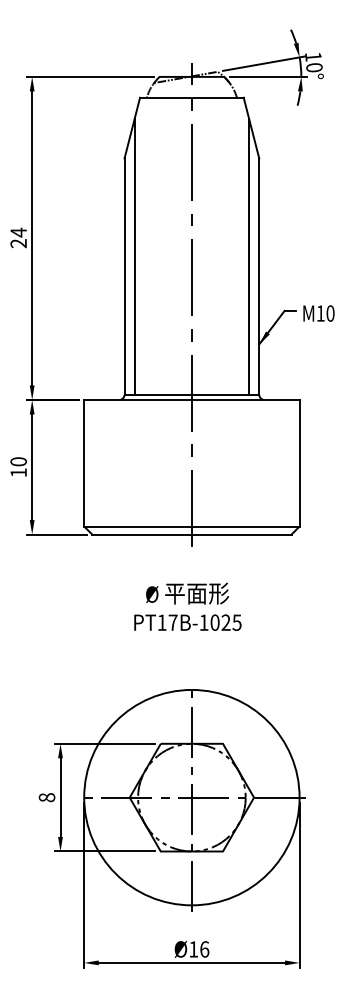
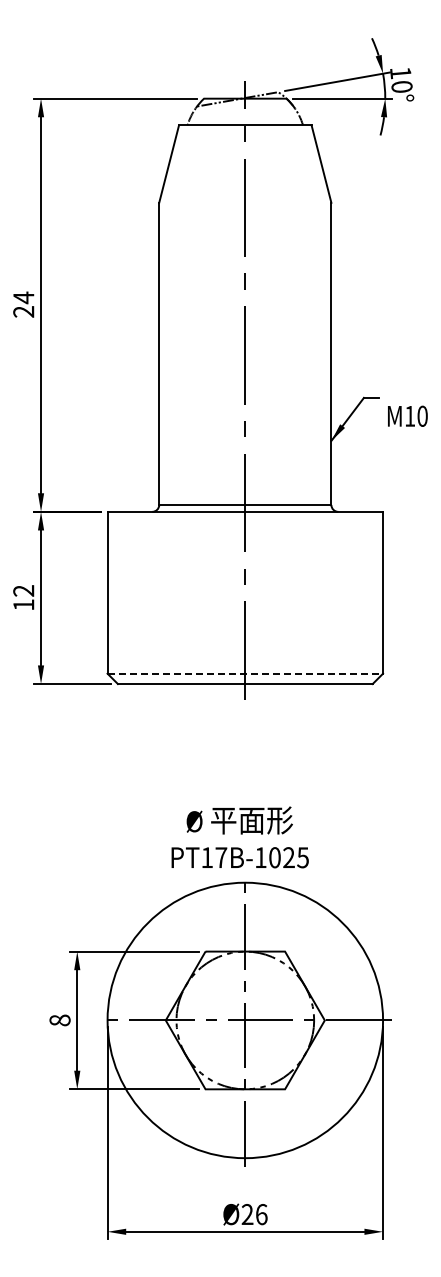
line: (134, 256) -> (172, 328), removed
line: (249, 256) -> (318, 328), removed
text: (318, 312) -> (407, 415), moved
text: (18, 461) -> (23, 590), 10 -> 12
line: (192, 526) -> (245, 673), solid -> dashed
text: (187, 606) -> (239, 837), moved
text: (193, 949) -> (247, 1214), Ø16 -> Ø26

